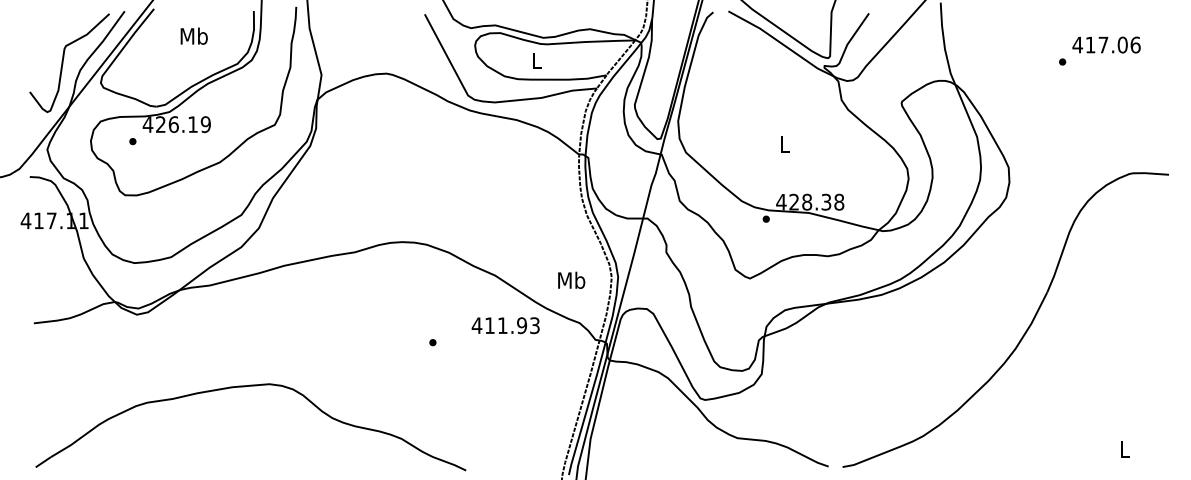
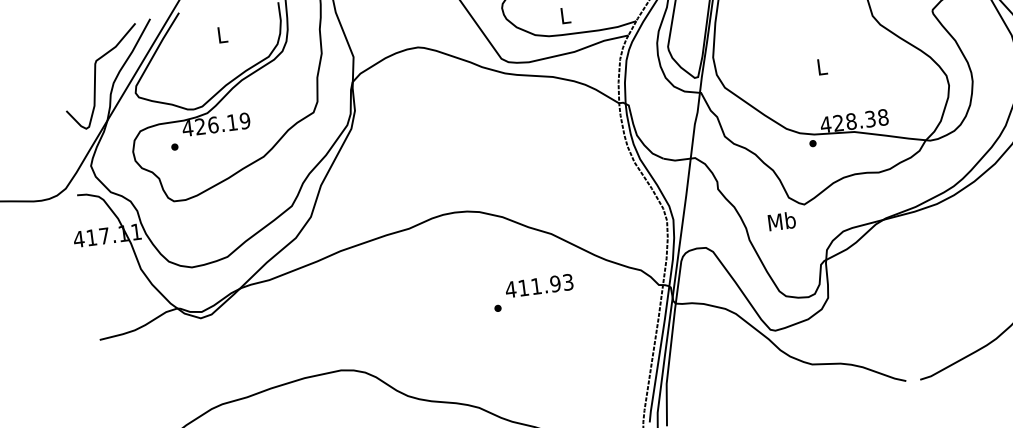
text: (193, 35) -> (221, 34), Mb -> L
text: (571, 279) -> (781, 220), moved
text: (505, 325) -> (539, 285), moved

